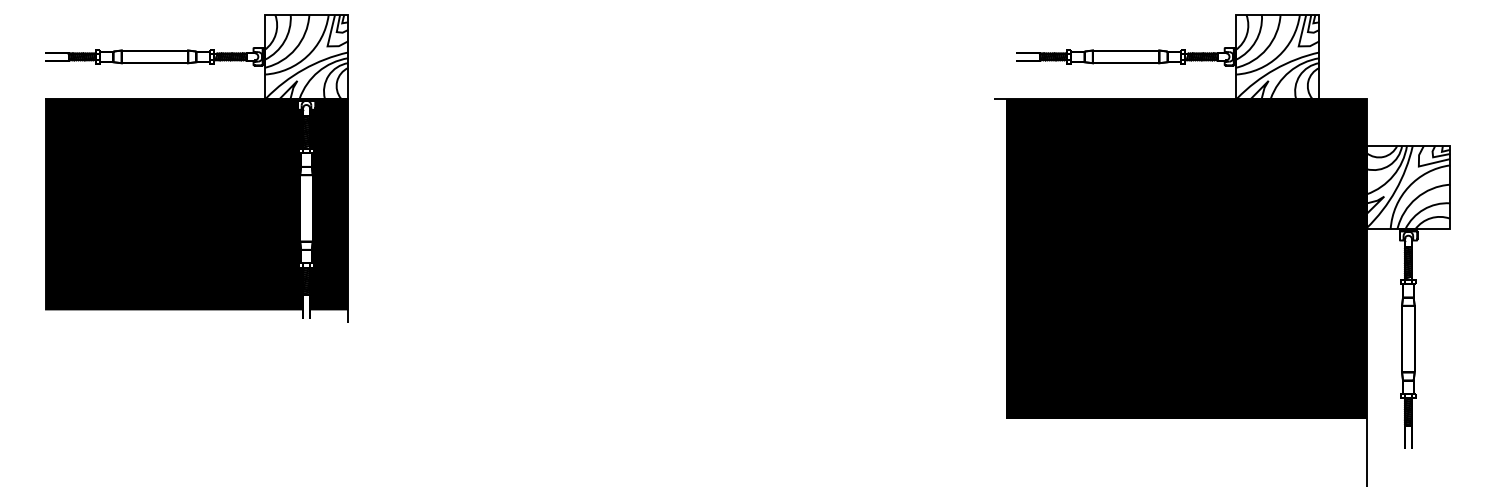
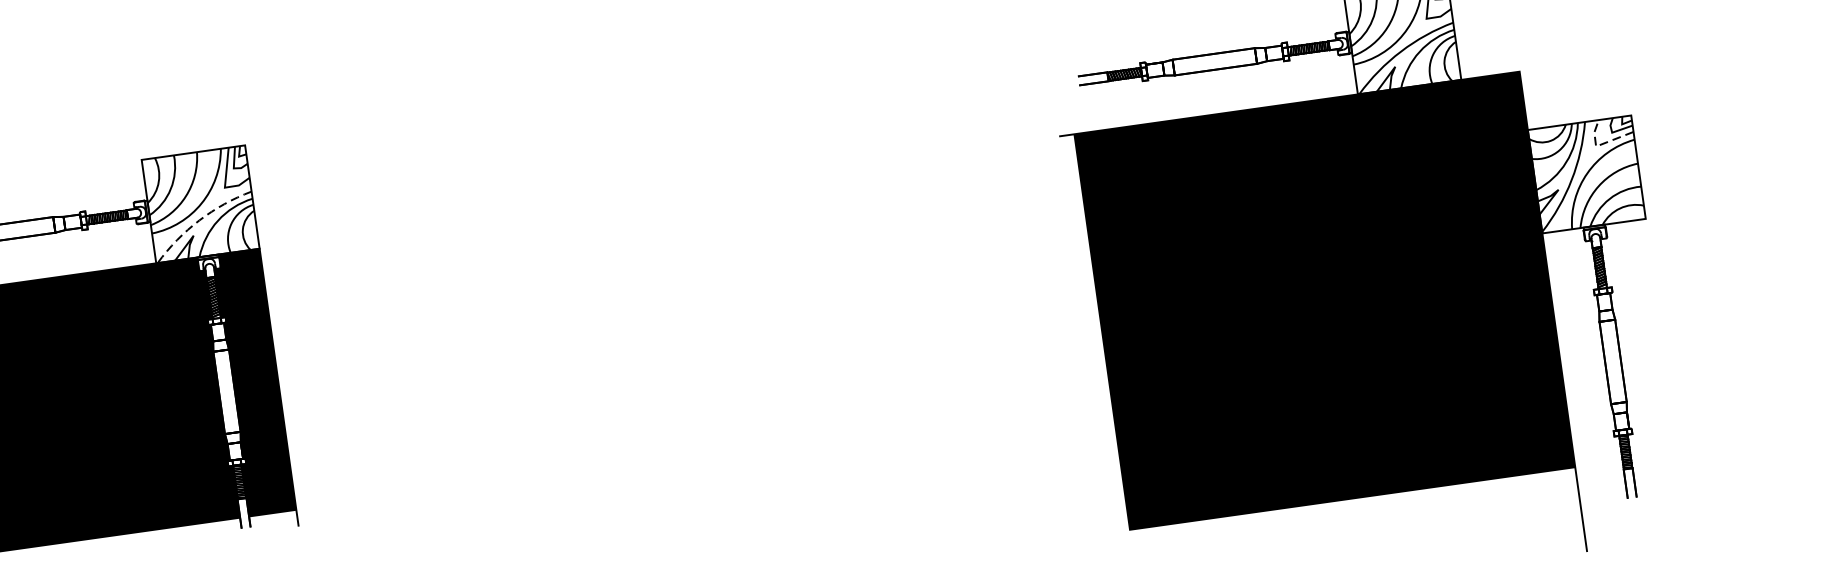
arc: (303, 69) -> (199, 220), solid -> dashed
line: (1422, 165) -> (1600, 144), solid -> dashed

